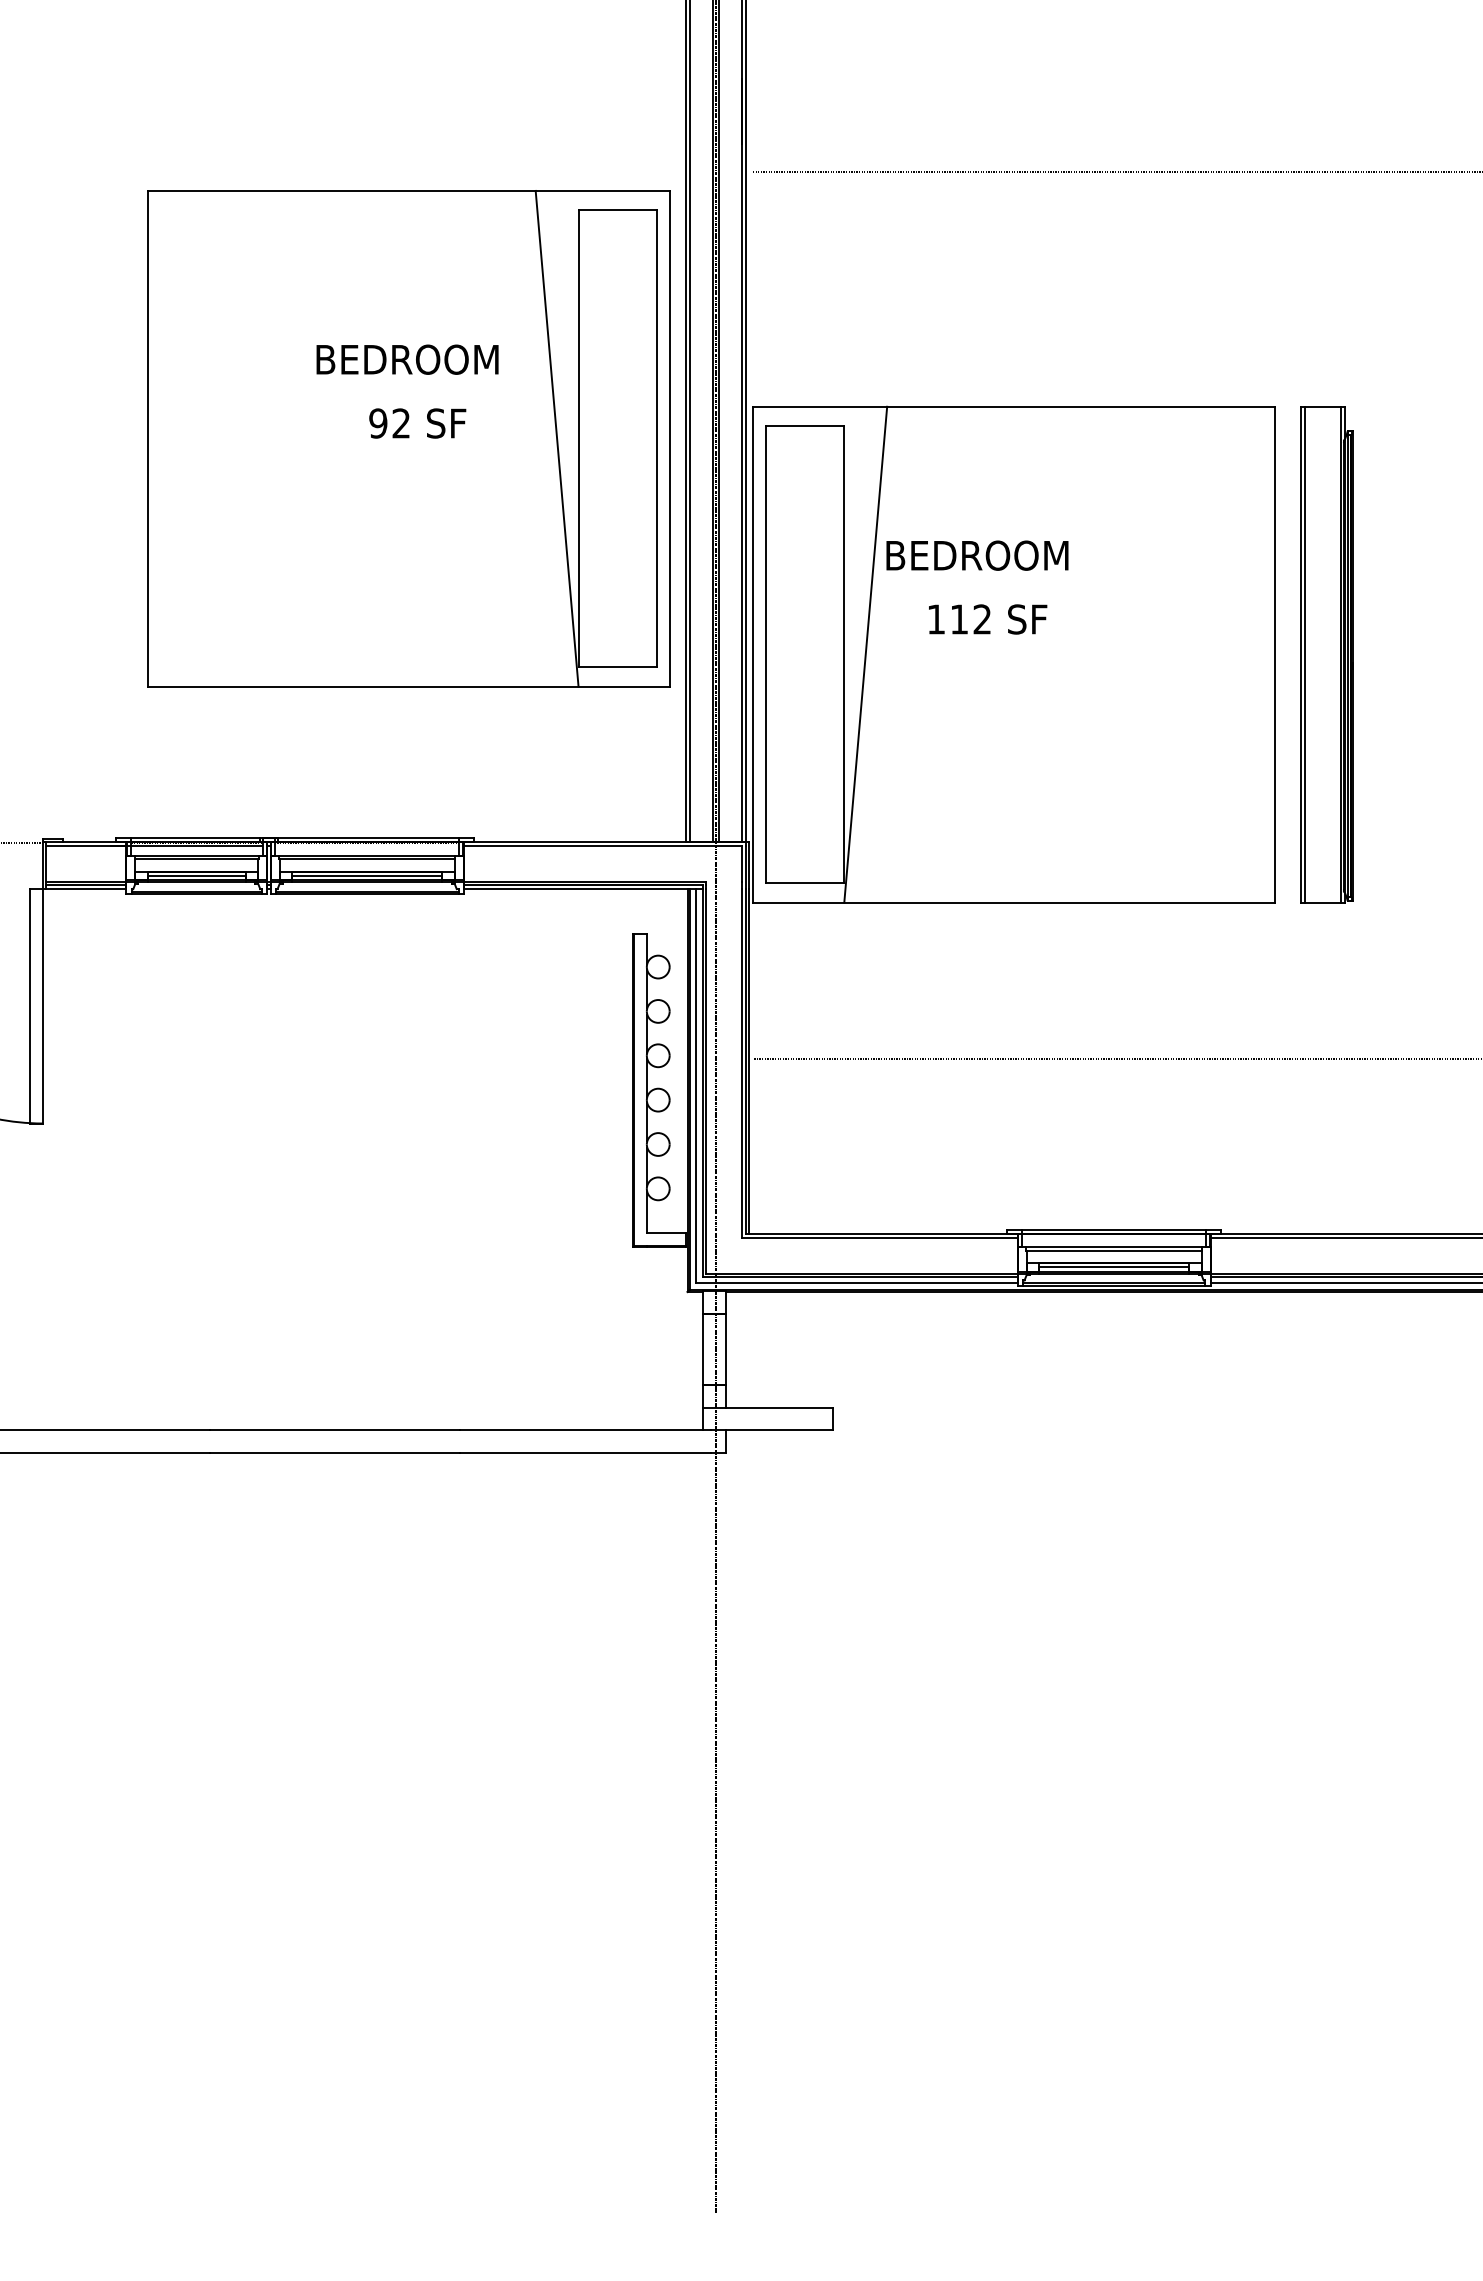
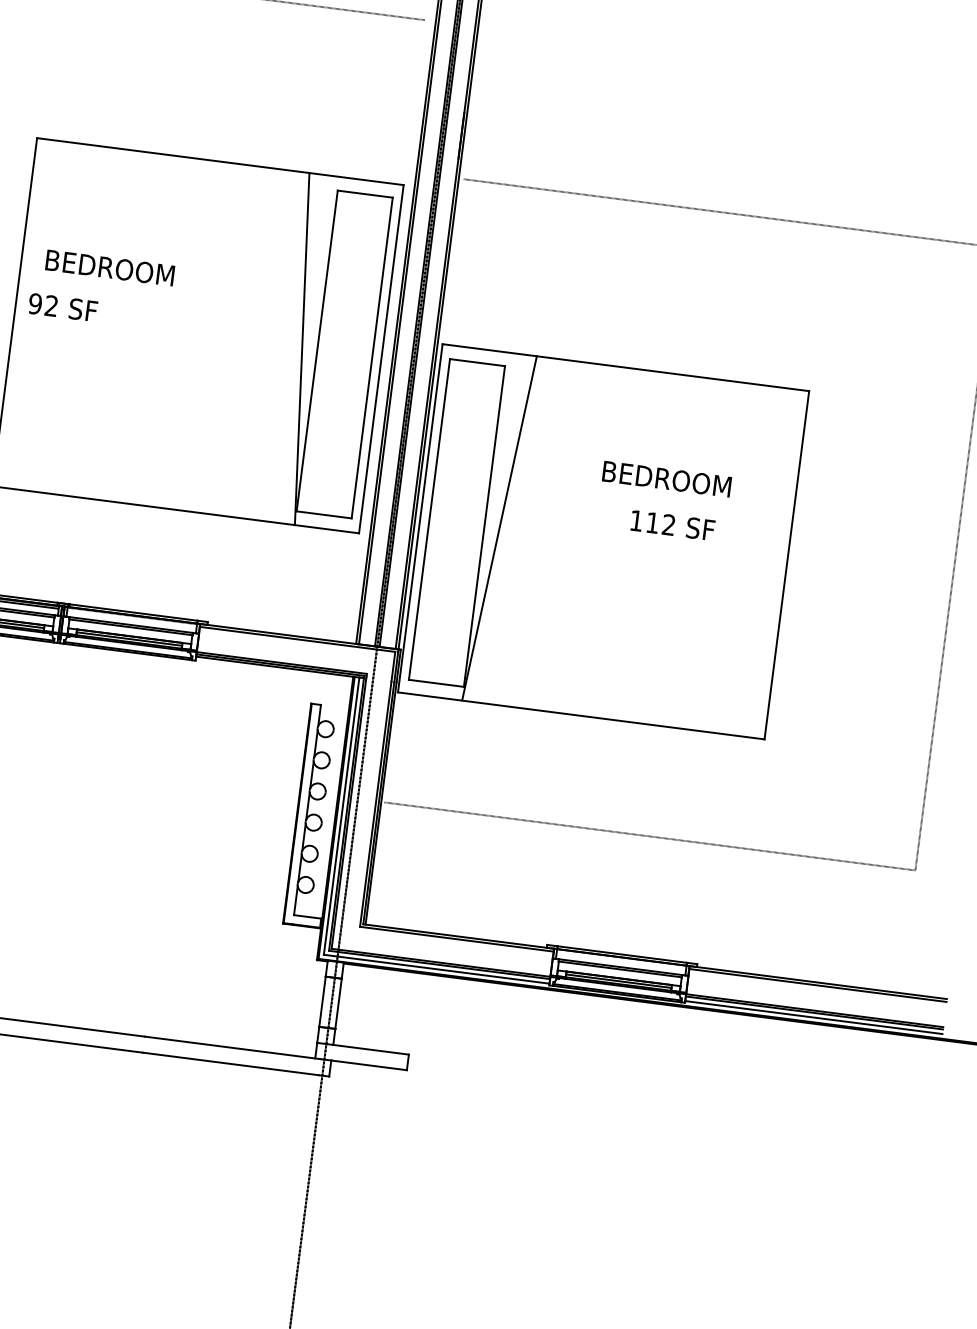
text: (407, 359) -> (110, 267), moved
text: (417, 423) -> (62, 307), moved
text: (977, 555) -> (667, 479), moved
text: (988, 619) -> (673, 525), moved
part: (1326, 654) -> (823, 569), removed

